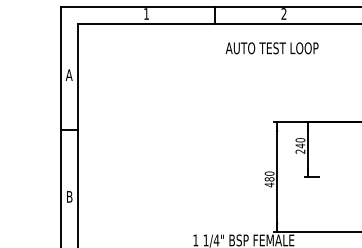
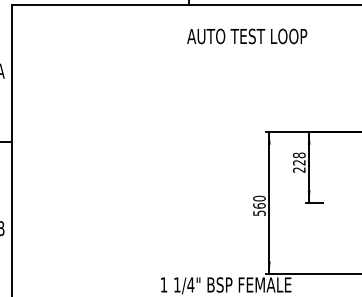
text: (271, 48) -> (246, 36), moved
text: (300, 143) -> (299, 159), 240 -> 228
text: (269, 182) -> (259, 210), 480 -> 560

